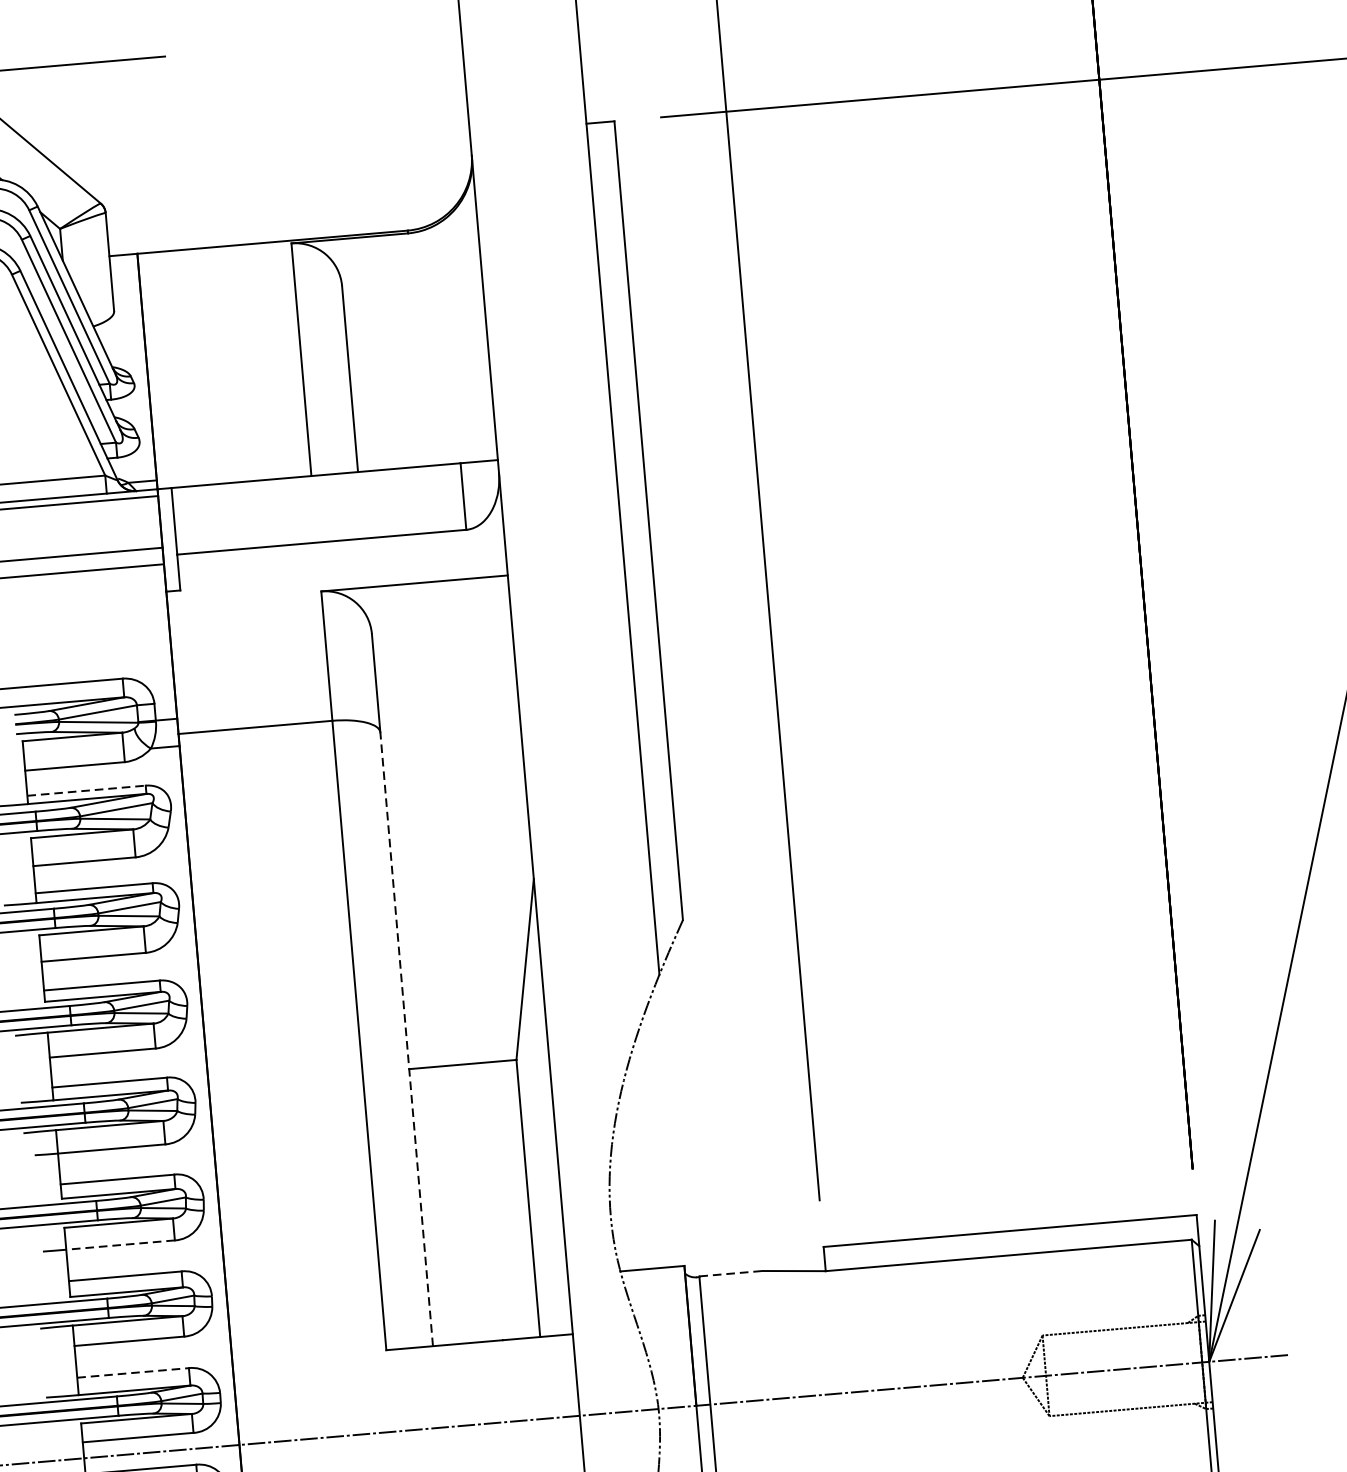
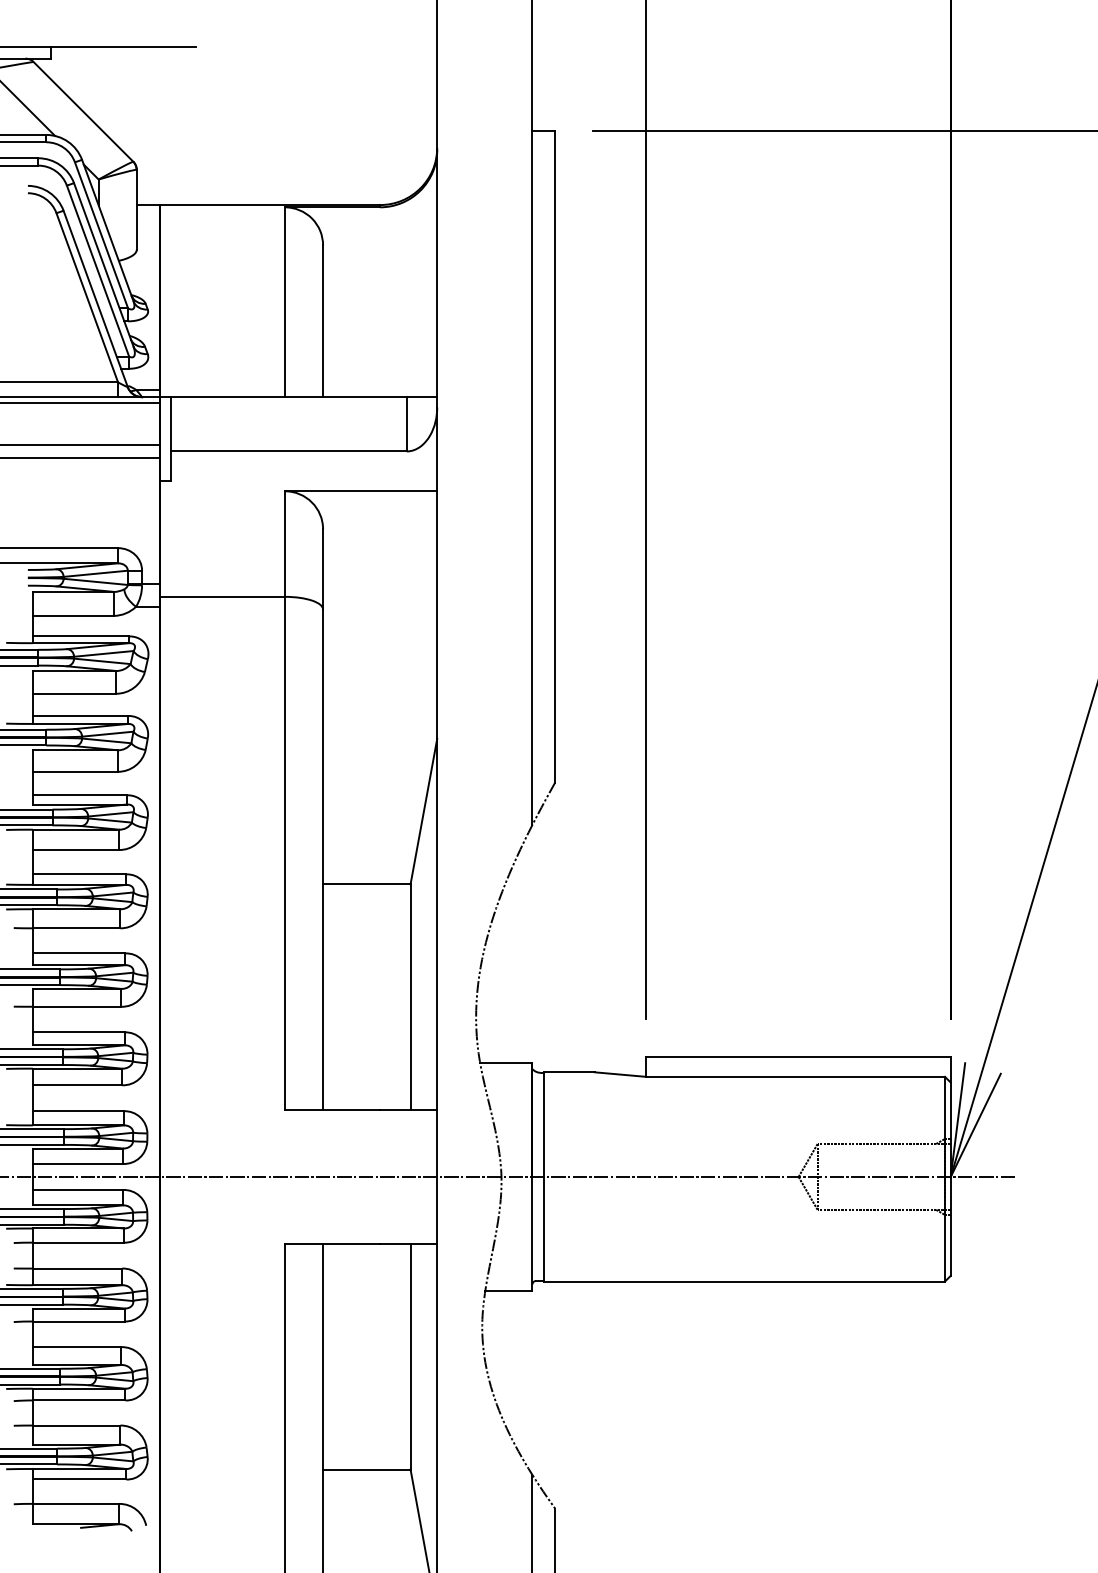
line: (87, 790) -> (81, 636), dashed -> solid
line: (407, 1038) -> (323, 859), dashed -> solid
line: (119, 1244) -> (76, 1006), dashed -> solid
line: (730, 1273) -> (569, 1072), dashed -> solid
line: (133, 1373) -> (78, 1111), dashed -> solid

